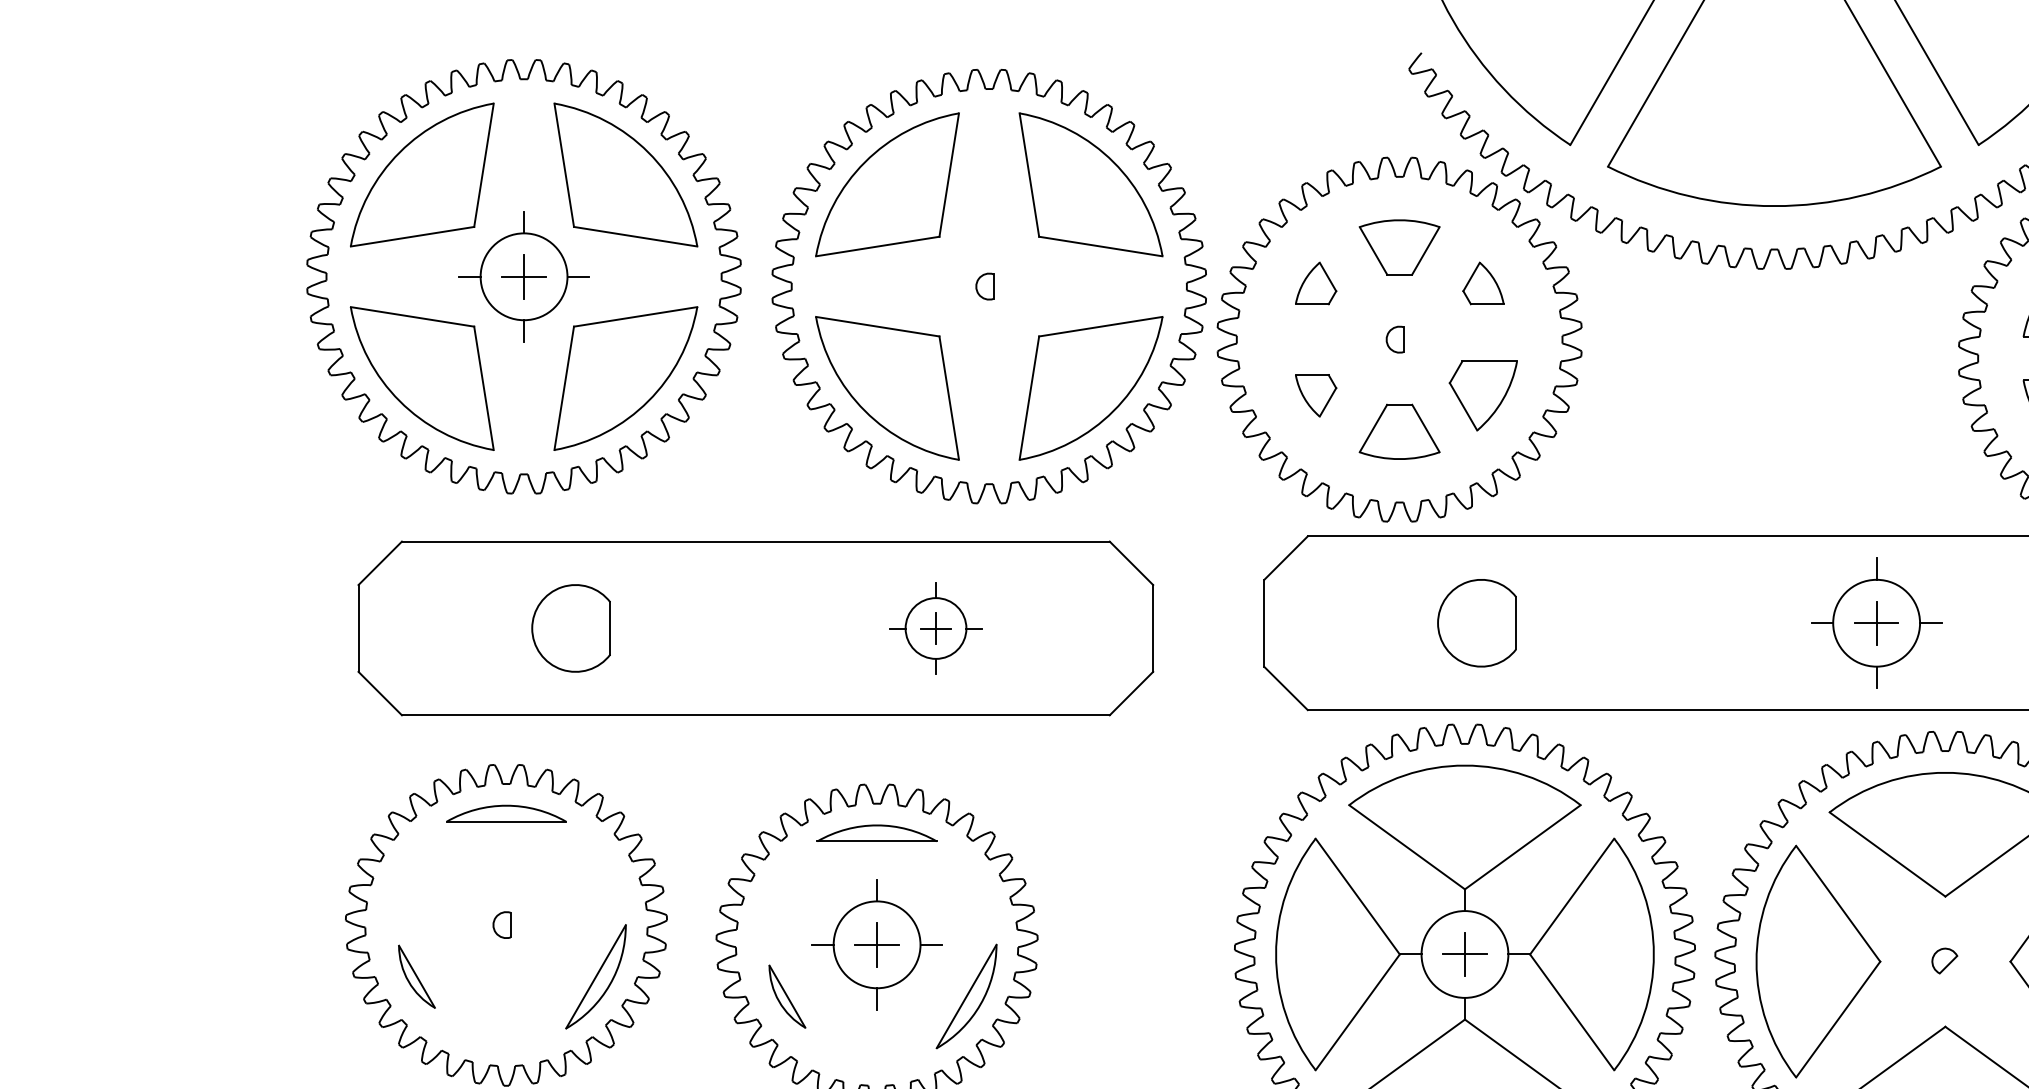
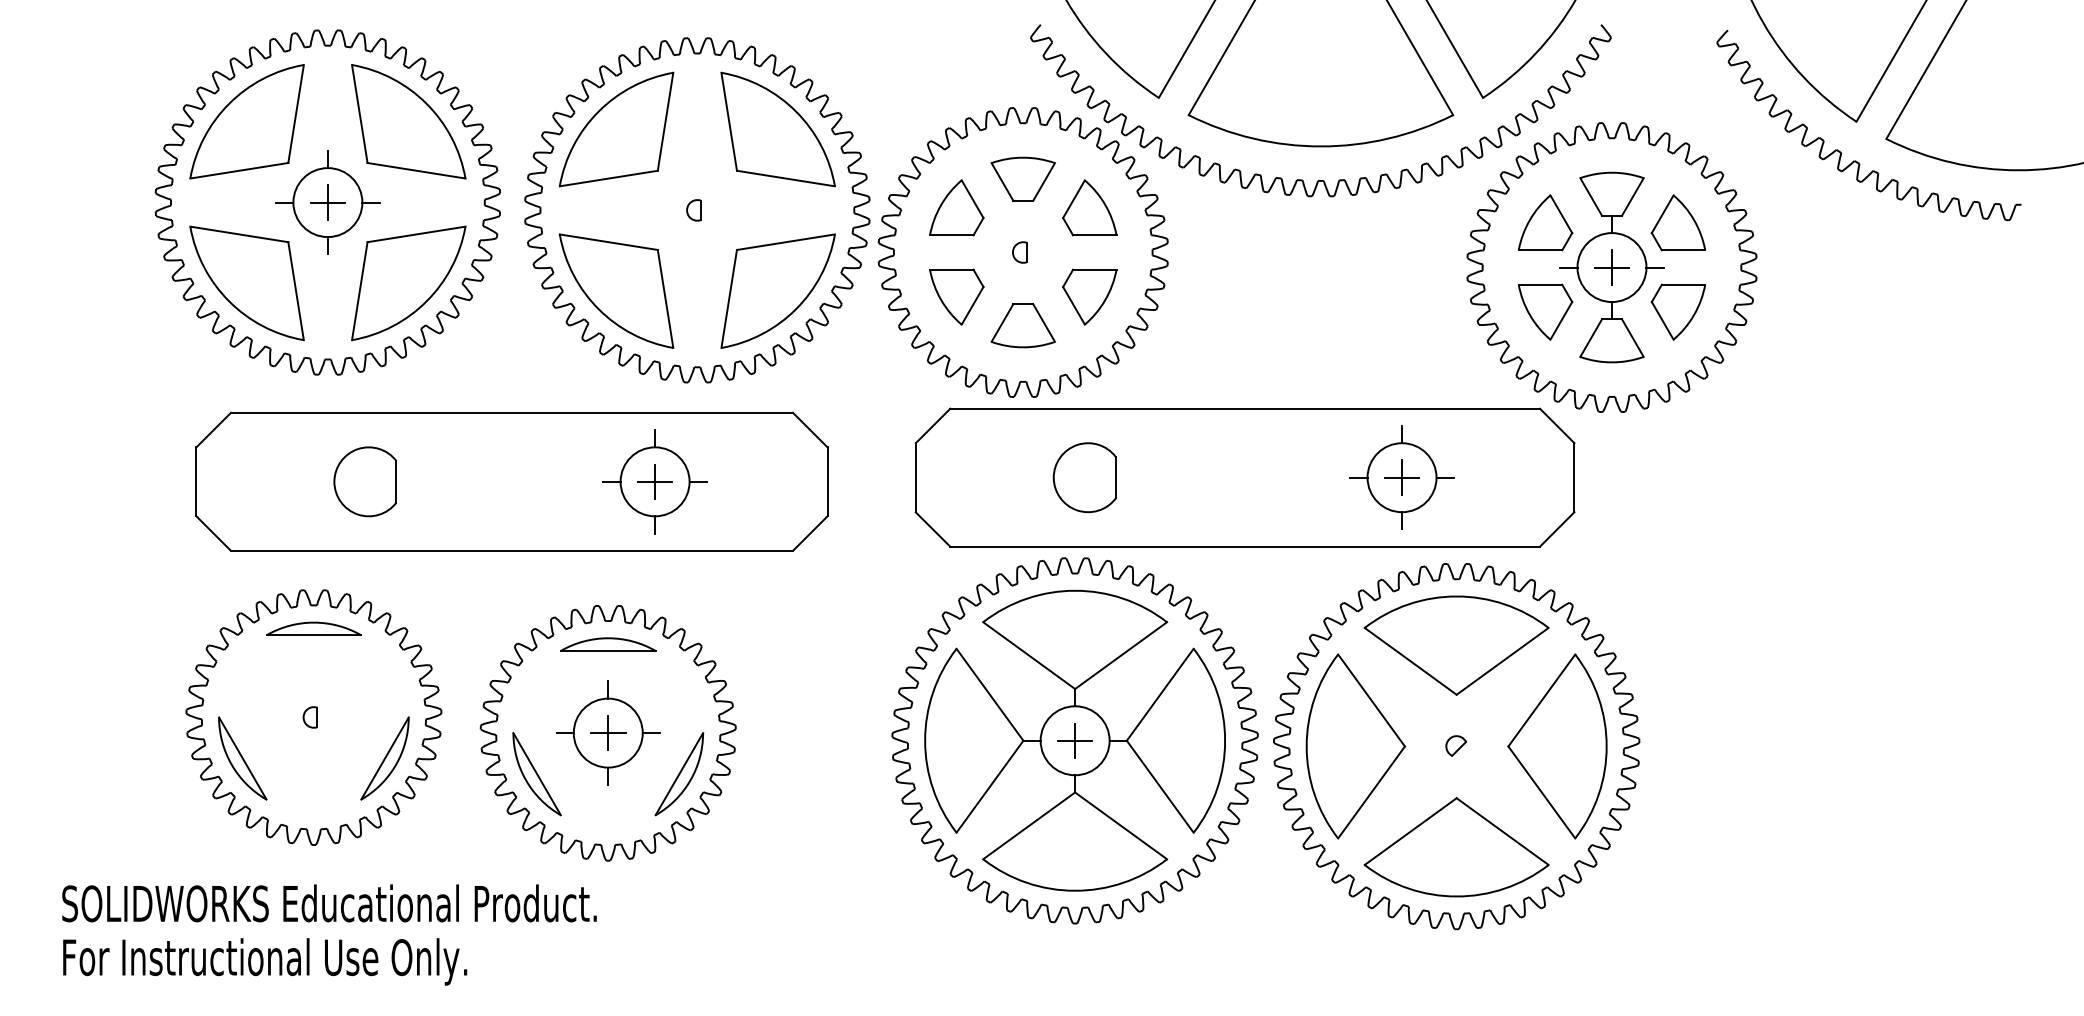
part: (1315, 282) -> (956, 207), size x1.67
part: (1483, 282) -> (1089, 207), size x1.67
part: (1315, 395) -> (956, 296), size x1.67
part: (935, 628) -> (654, 481), size x1.43
part: (416, 976) -> (242, 758), size x1.67
part: (786, 996) -> (536, 774), size x1.67

